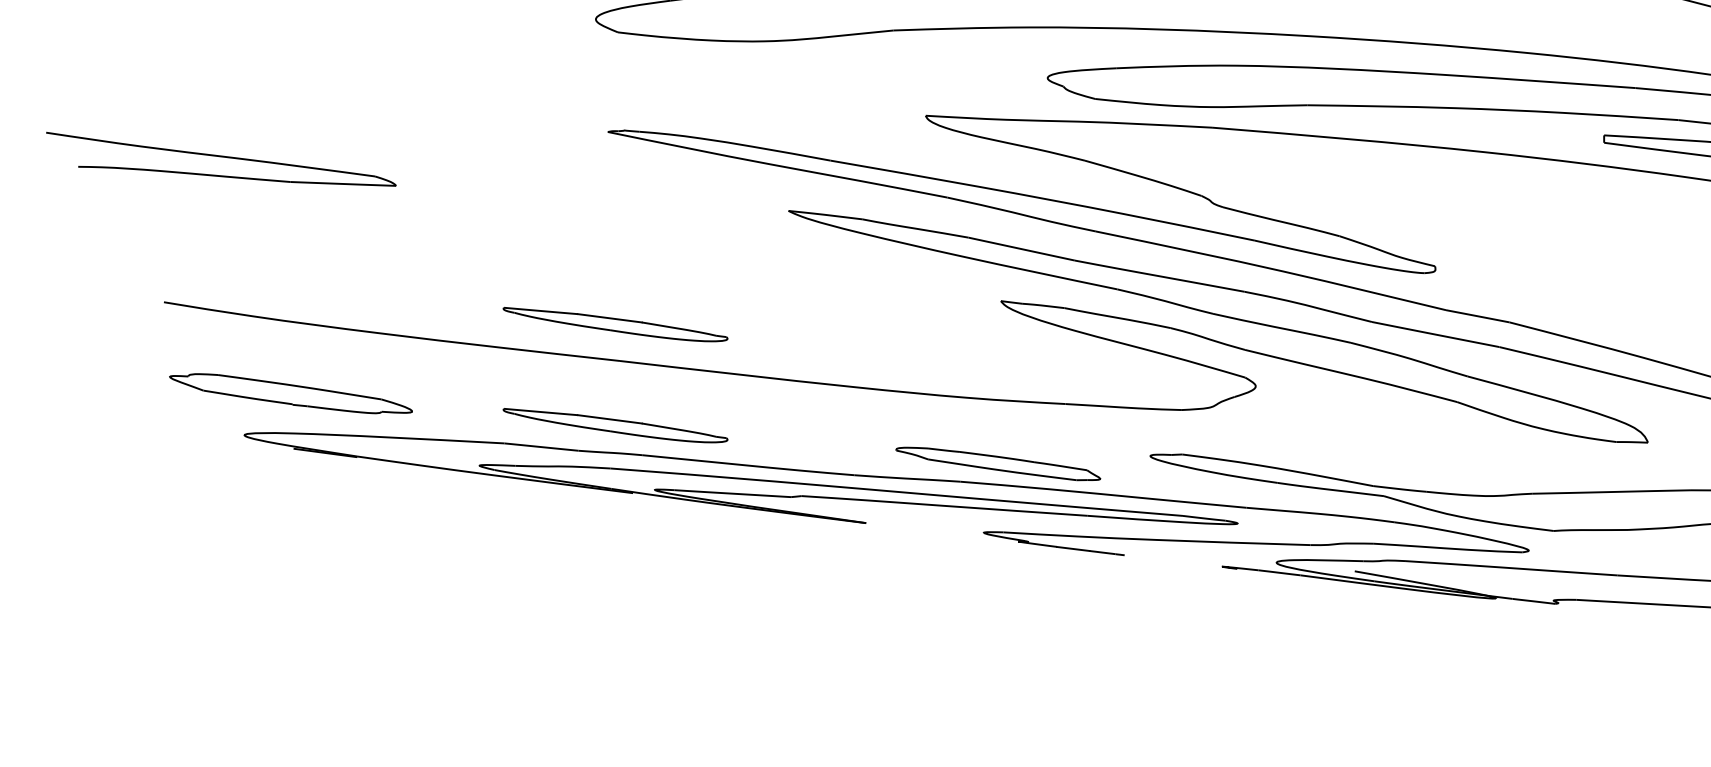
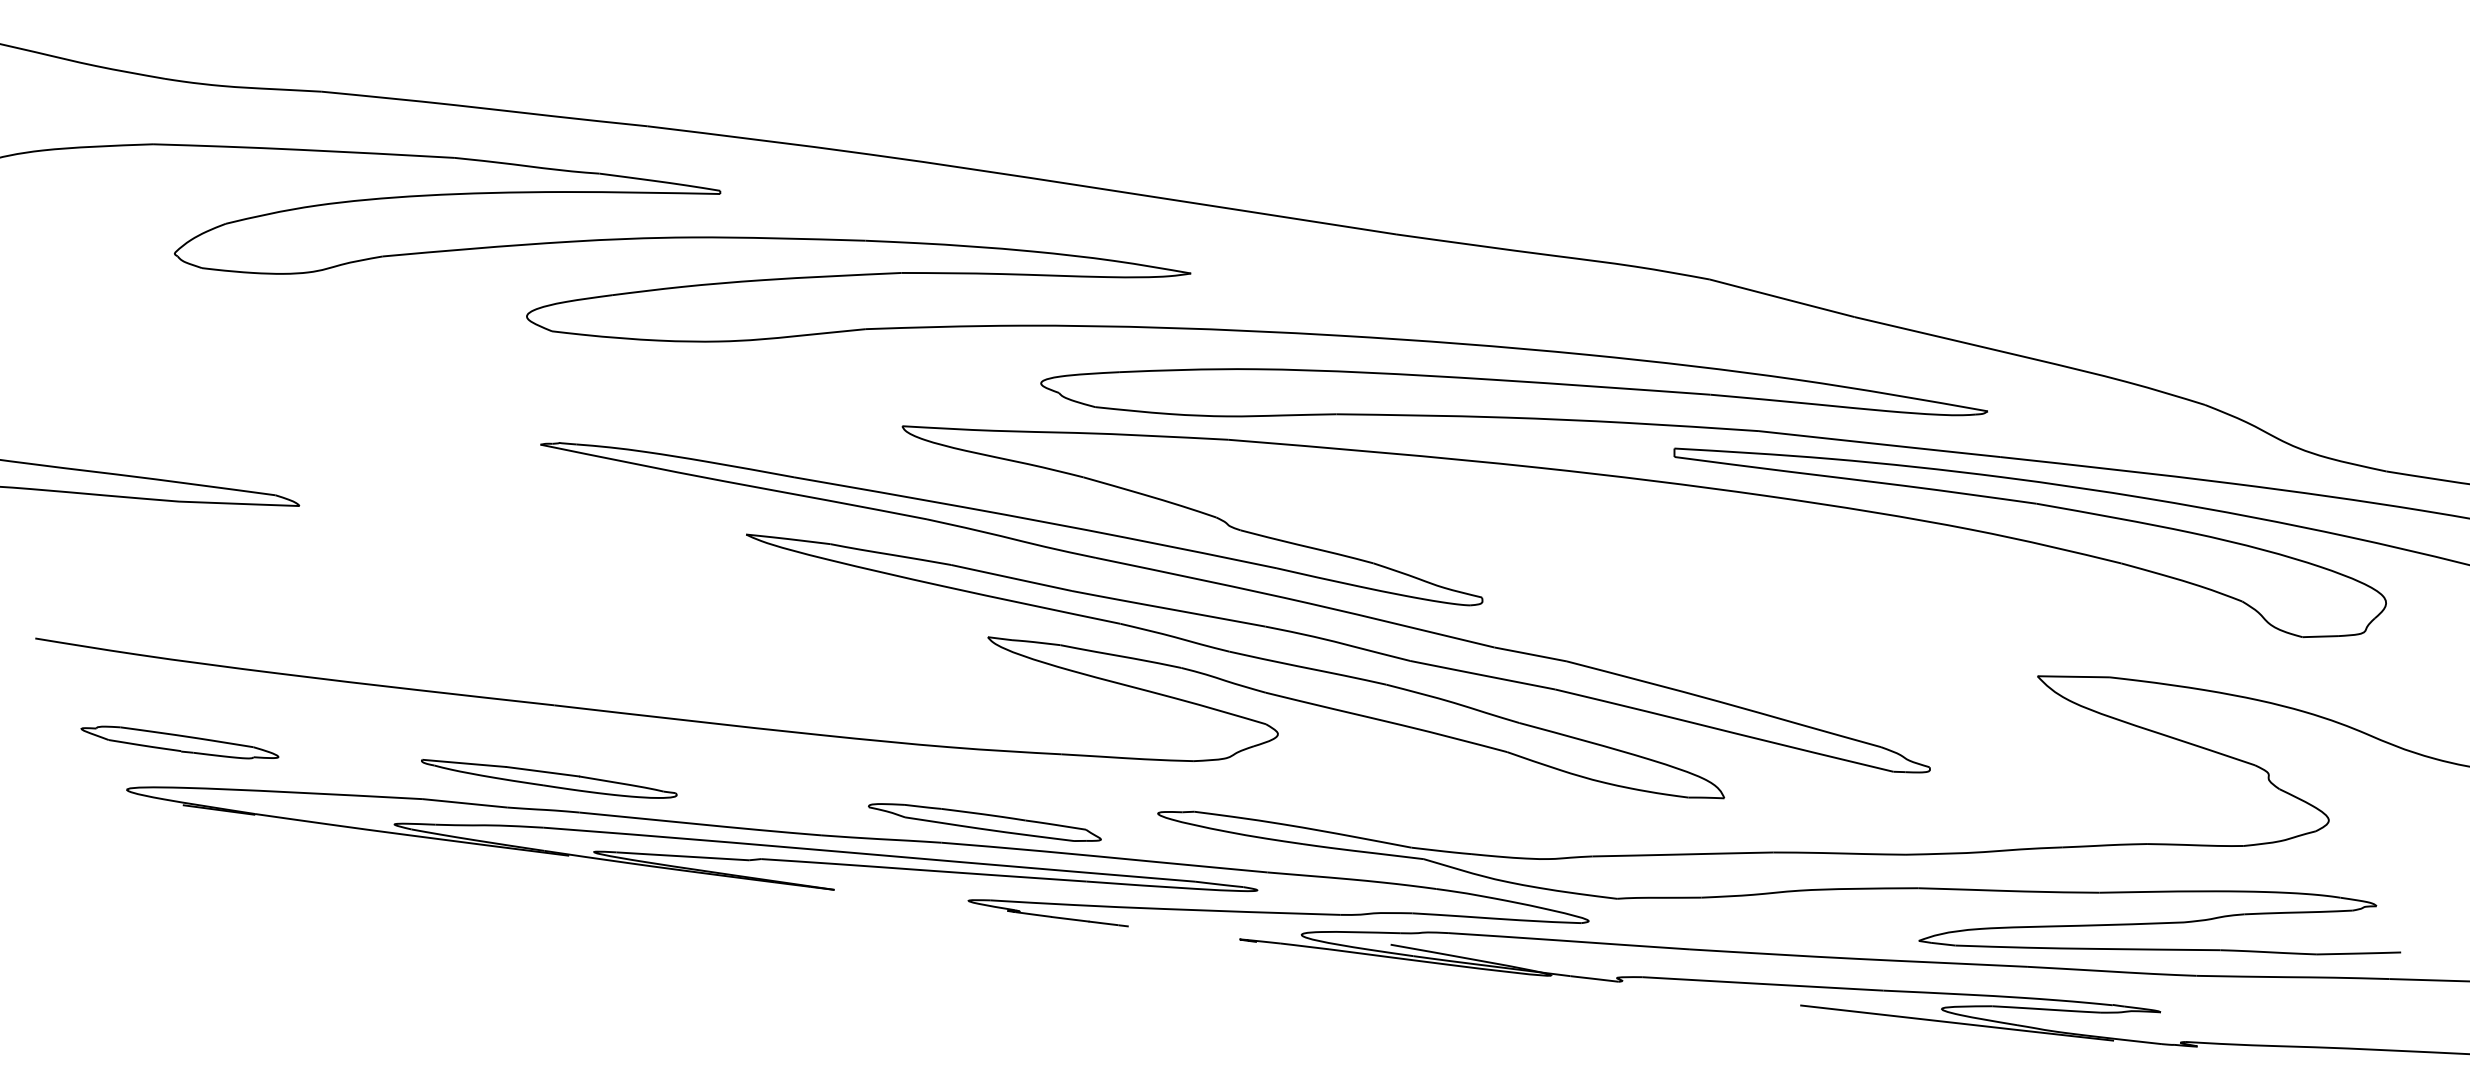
part: (615, 324) -> (549, 663), removed
part: (290, 393) -> (179, 742), size x0.71

